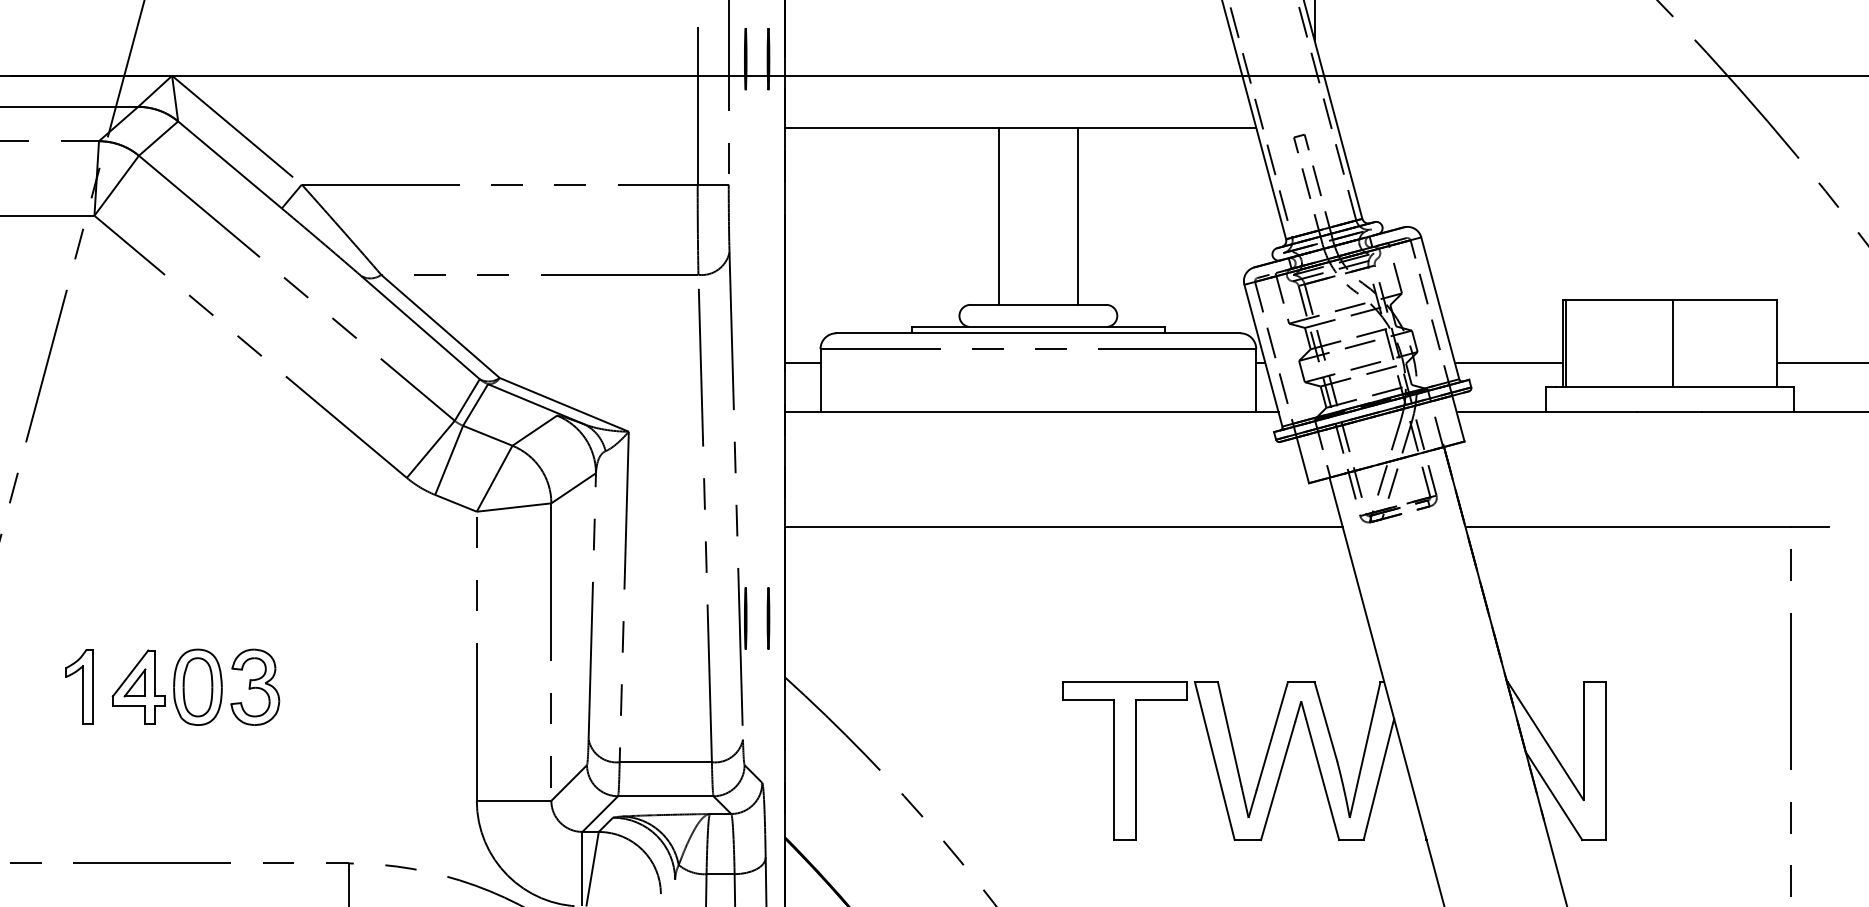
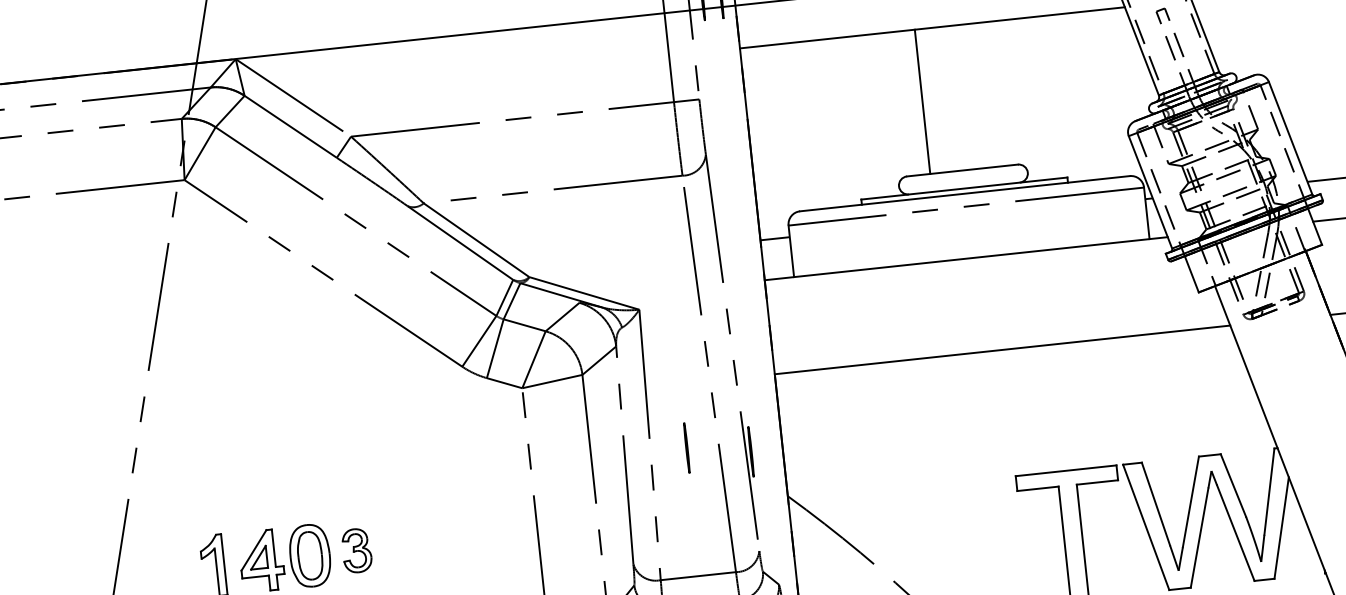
line: (1077, 216) -> (986, 95), removed
line: (768, 618) -> (686, 448), moved
part: (255, 686) -> (357, 550), size x0.7

